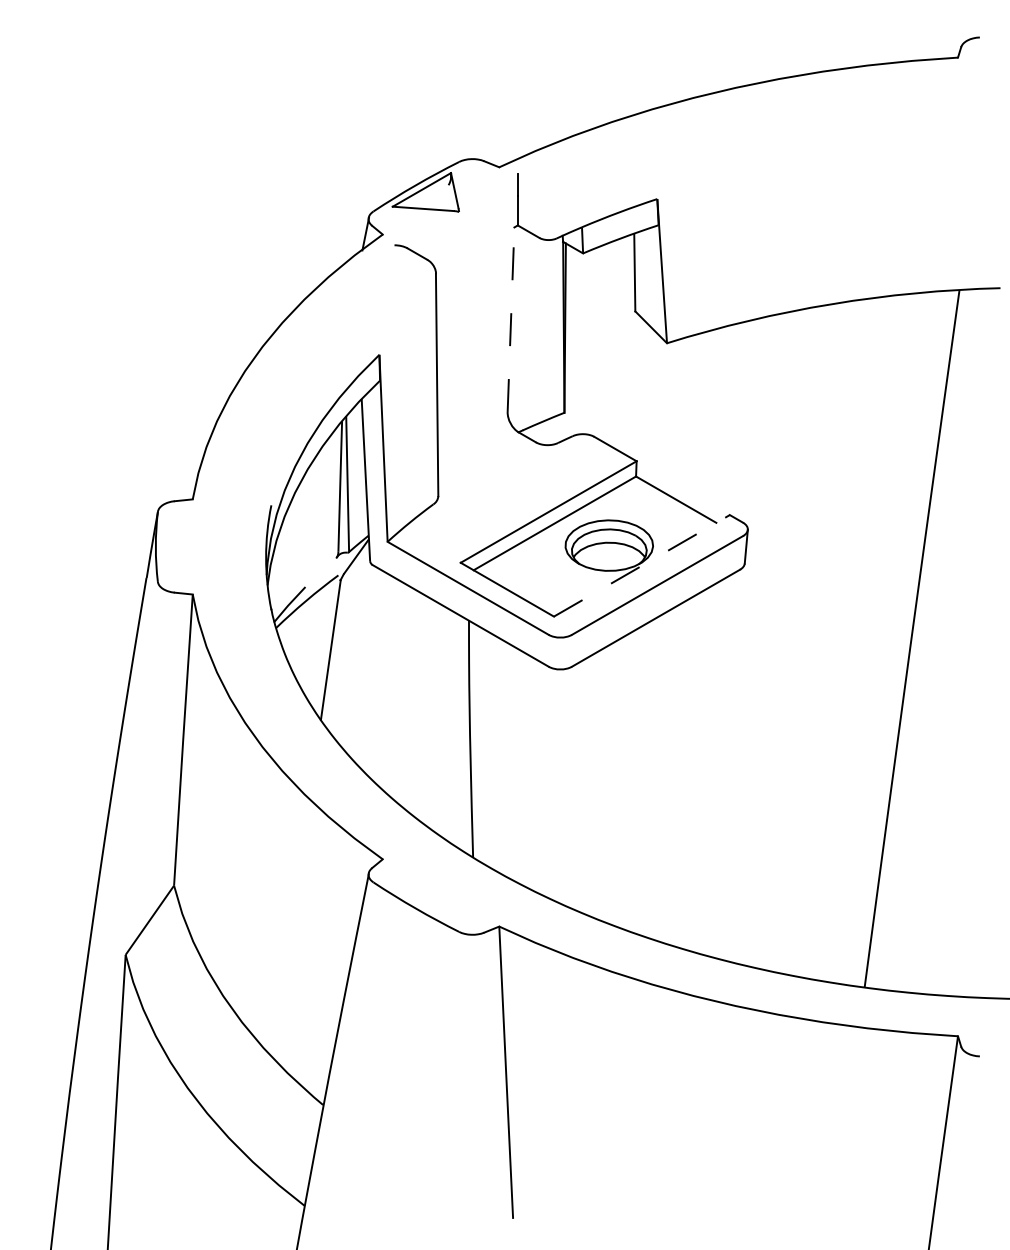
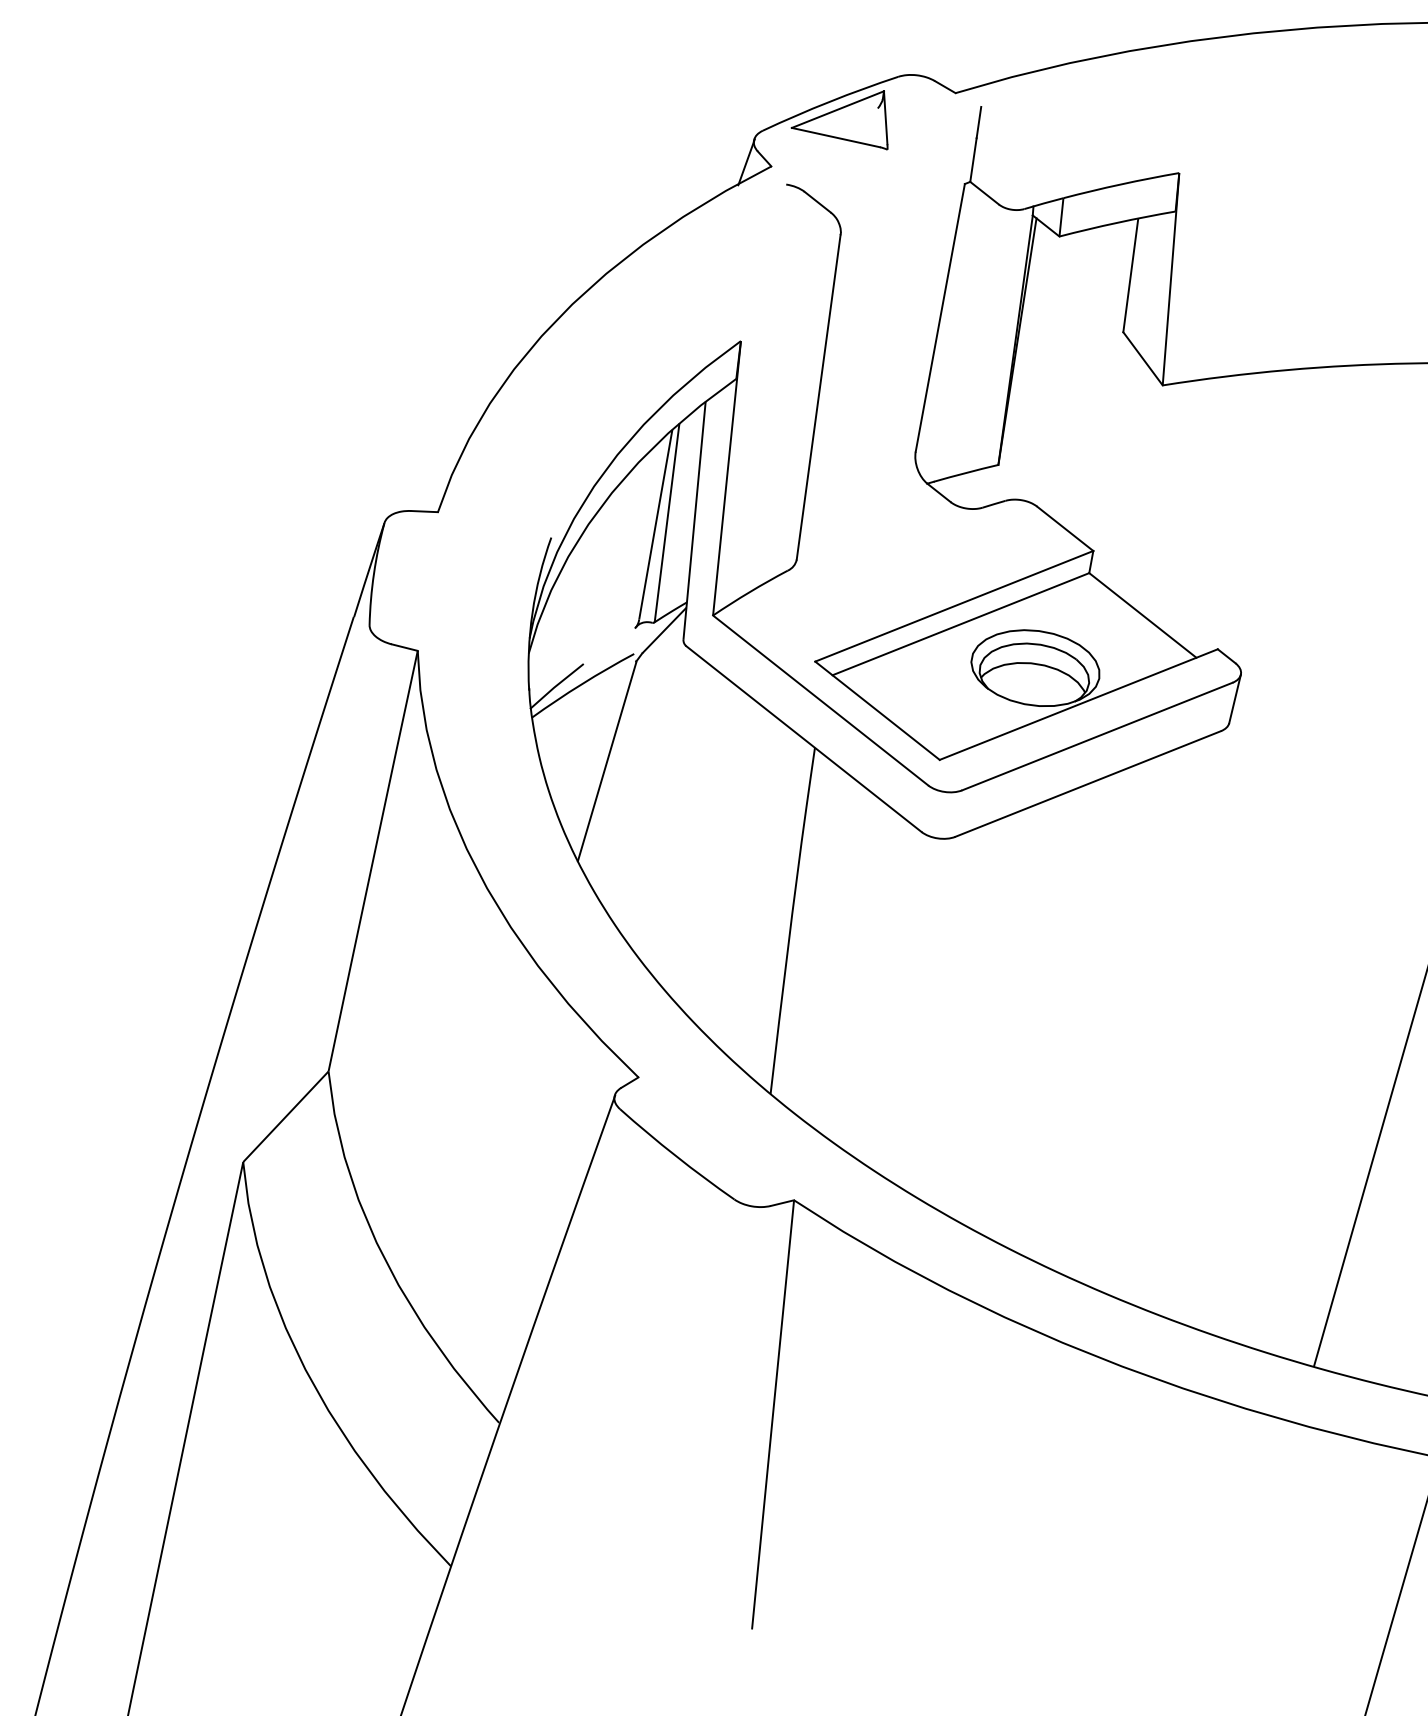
line: (511, 319) -> (941, 317), dashed -> solid
line: (641, 565) -> (1078, 704), dashed -> solid

